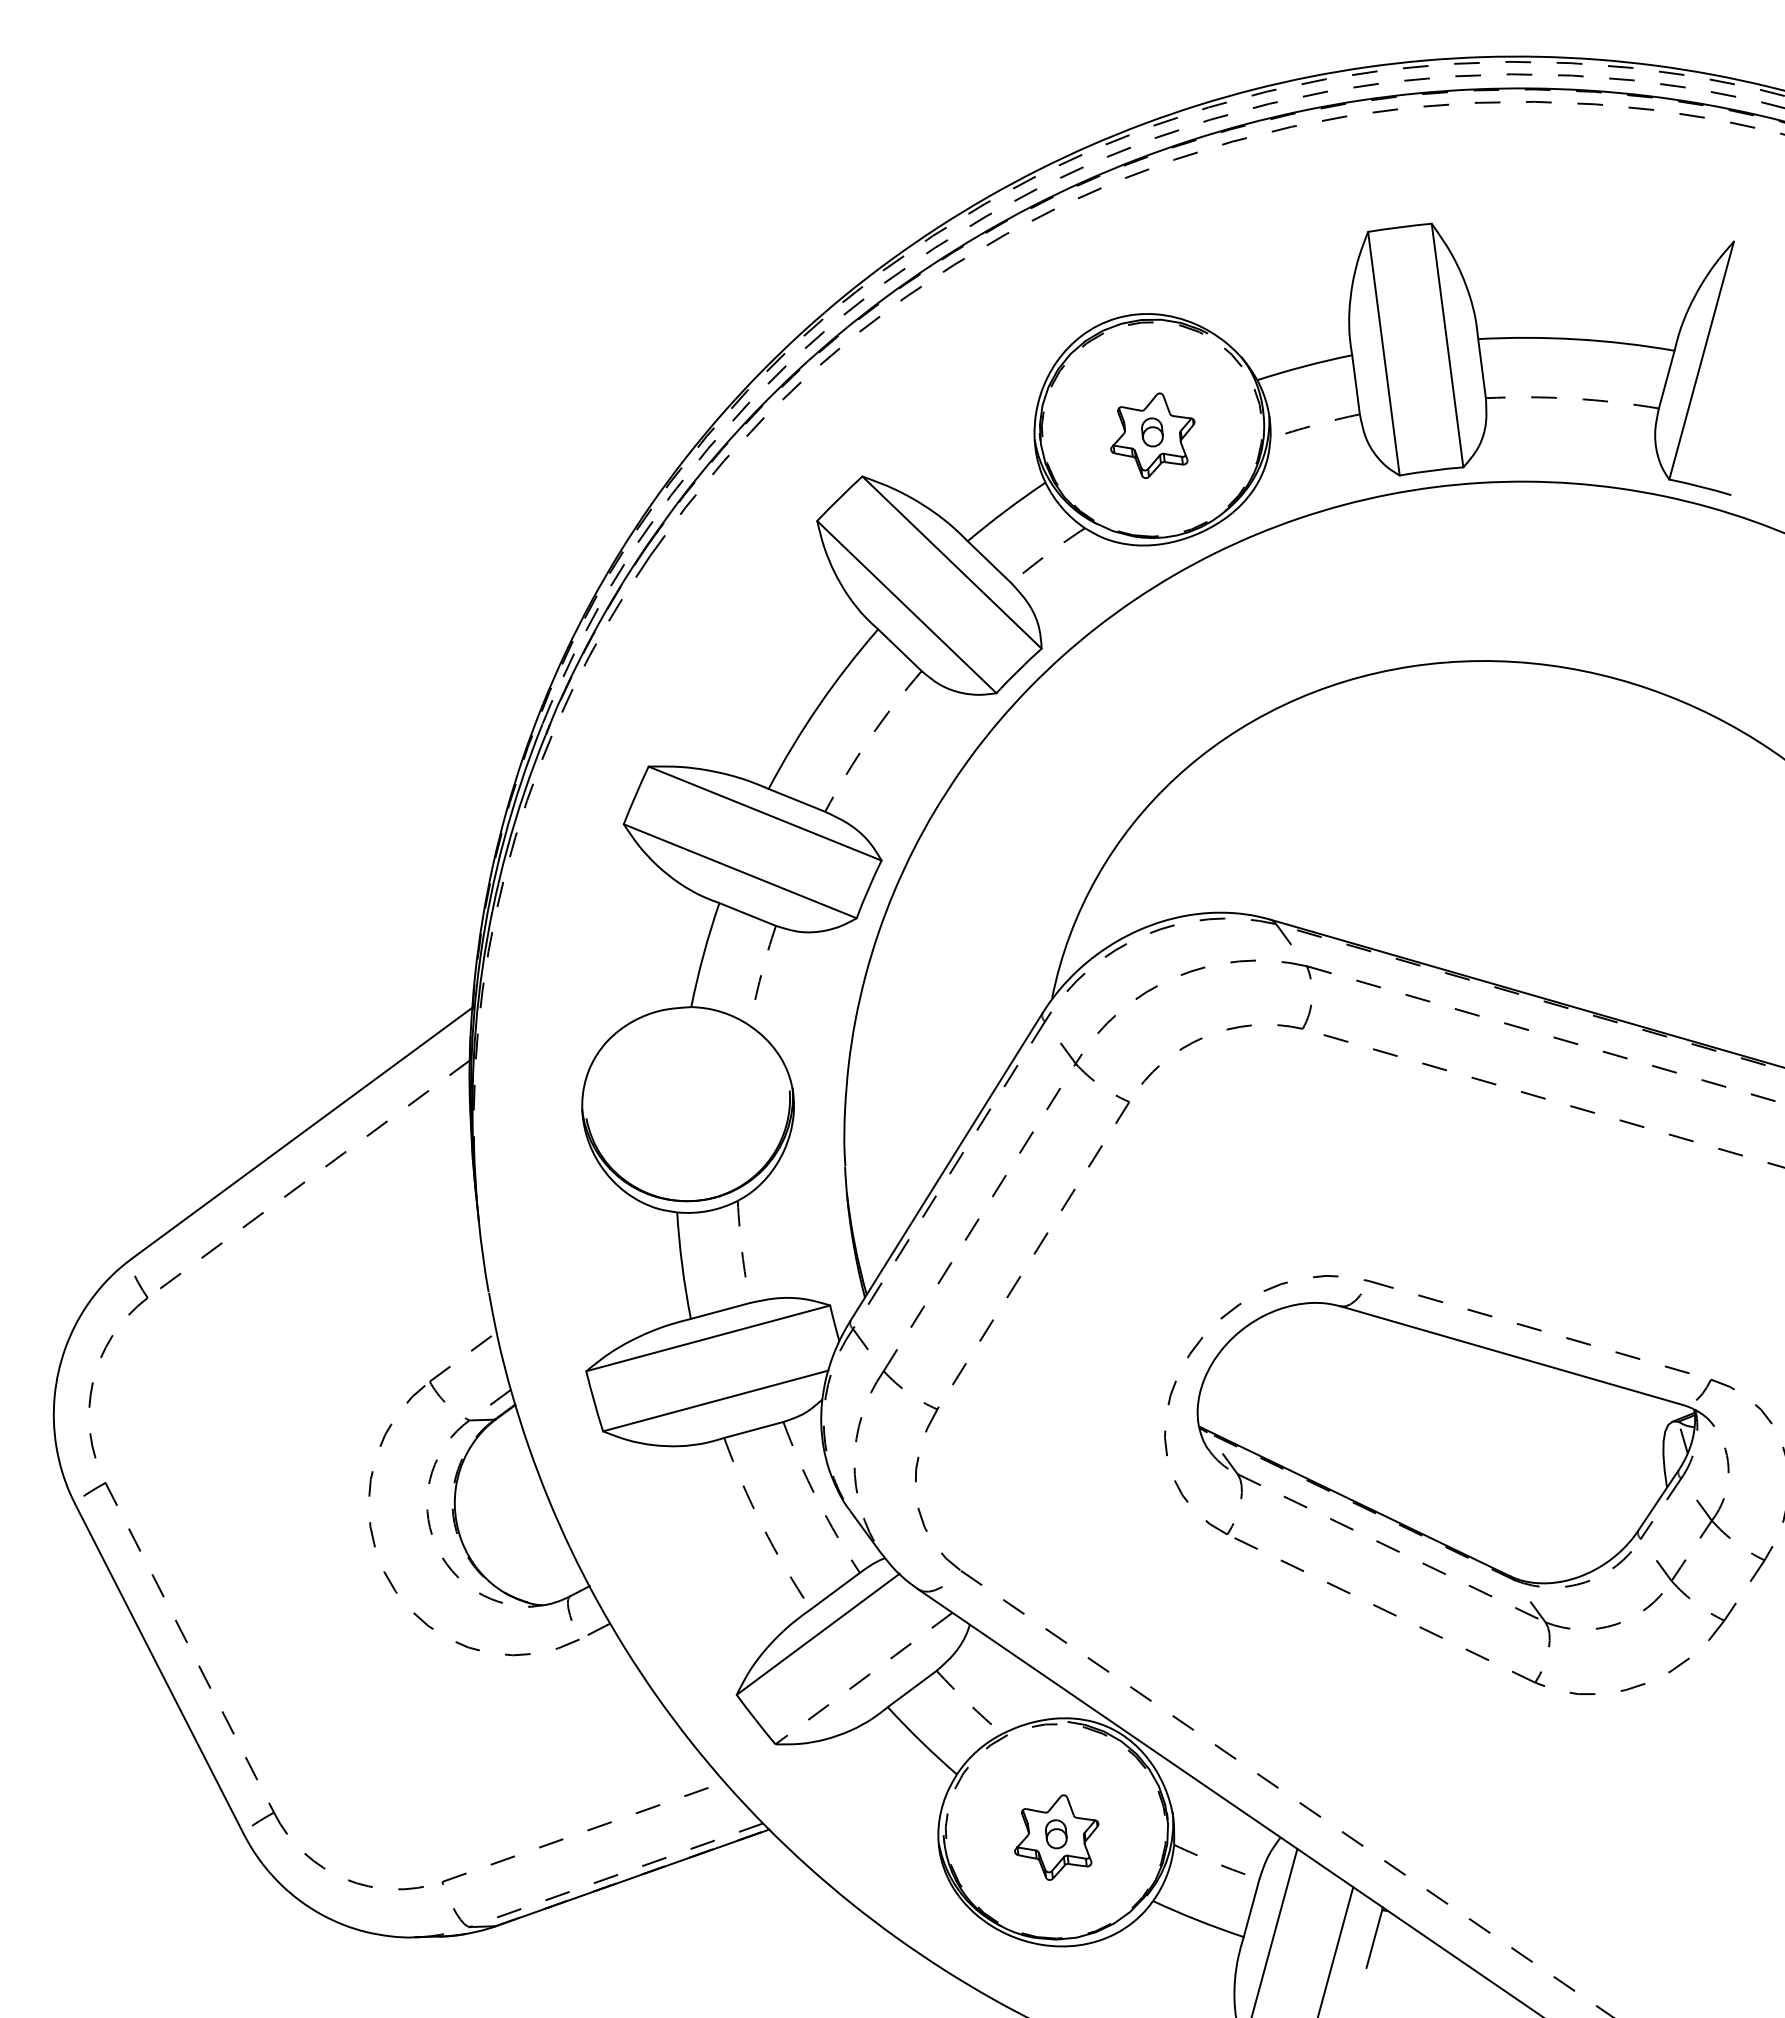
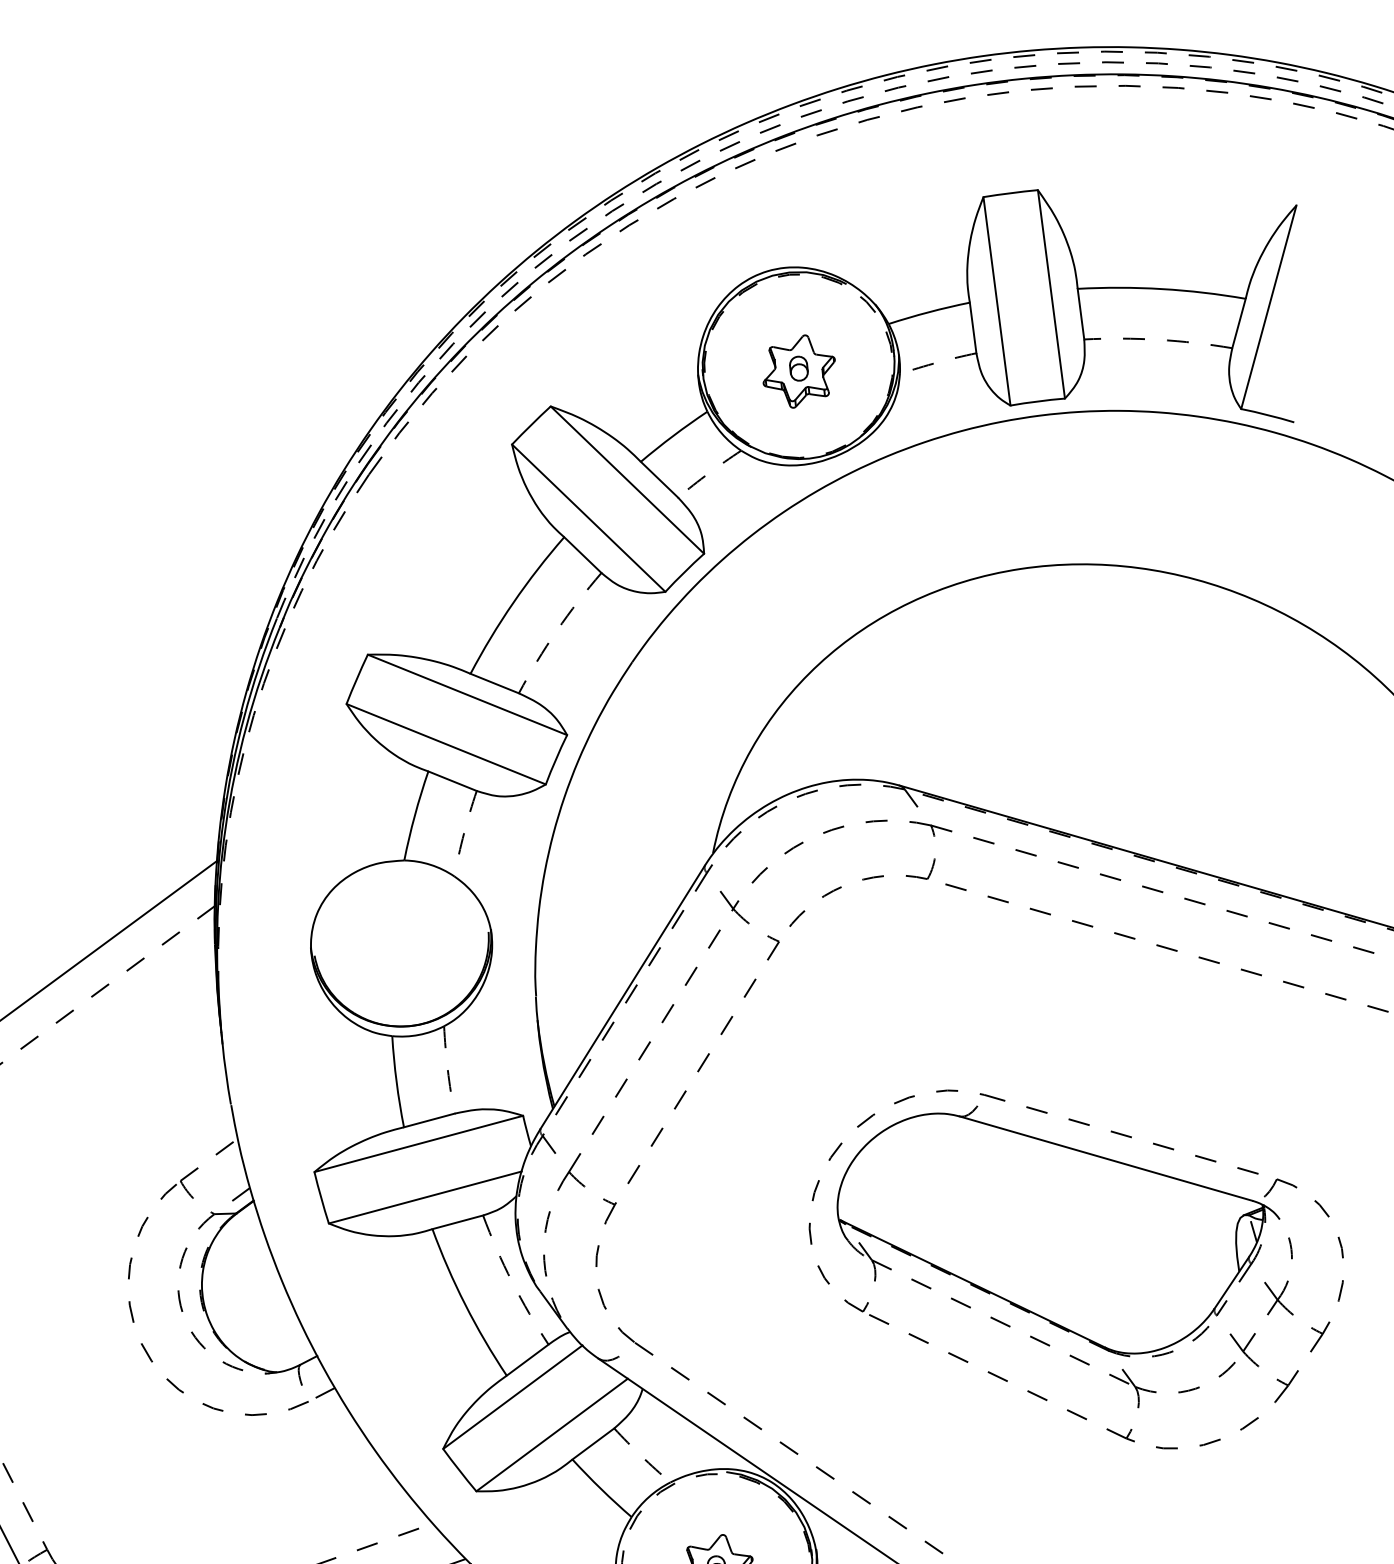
arc: (762, 1526) -> (465, 1304), dashed -> solid
line: (863, 1678) -> (551, 1434), dashed -> solid

